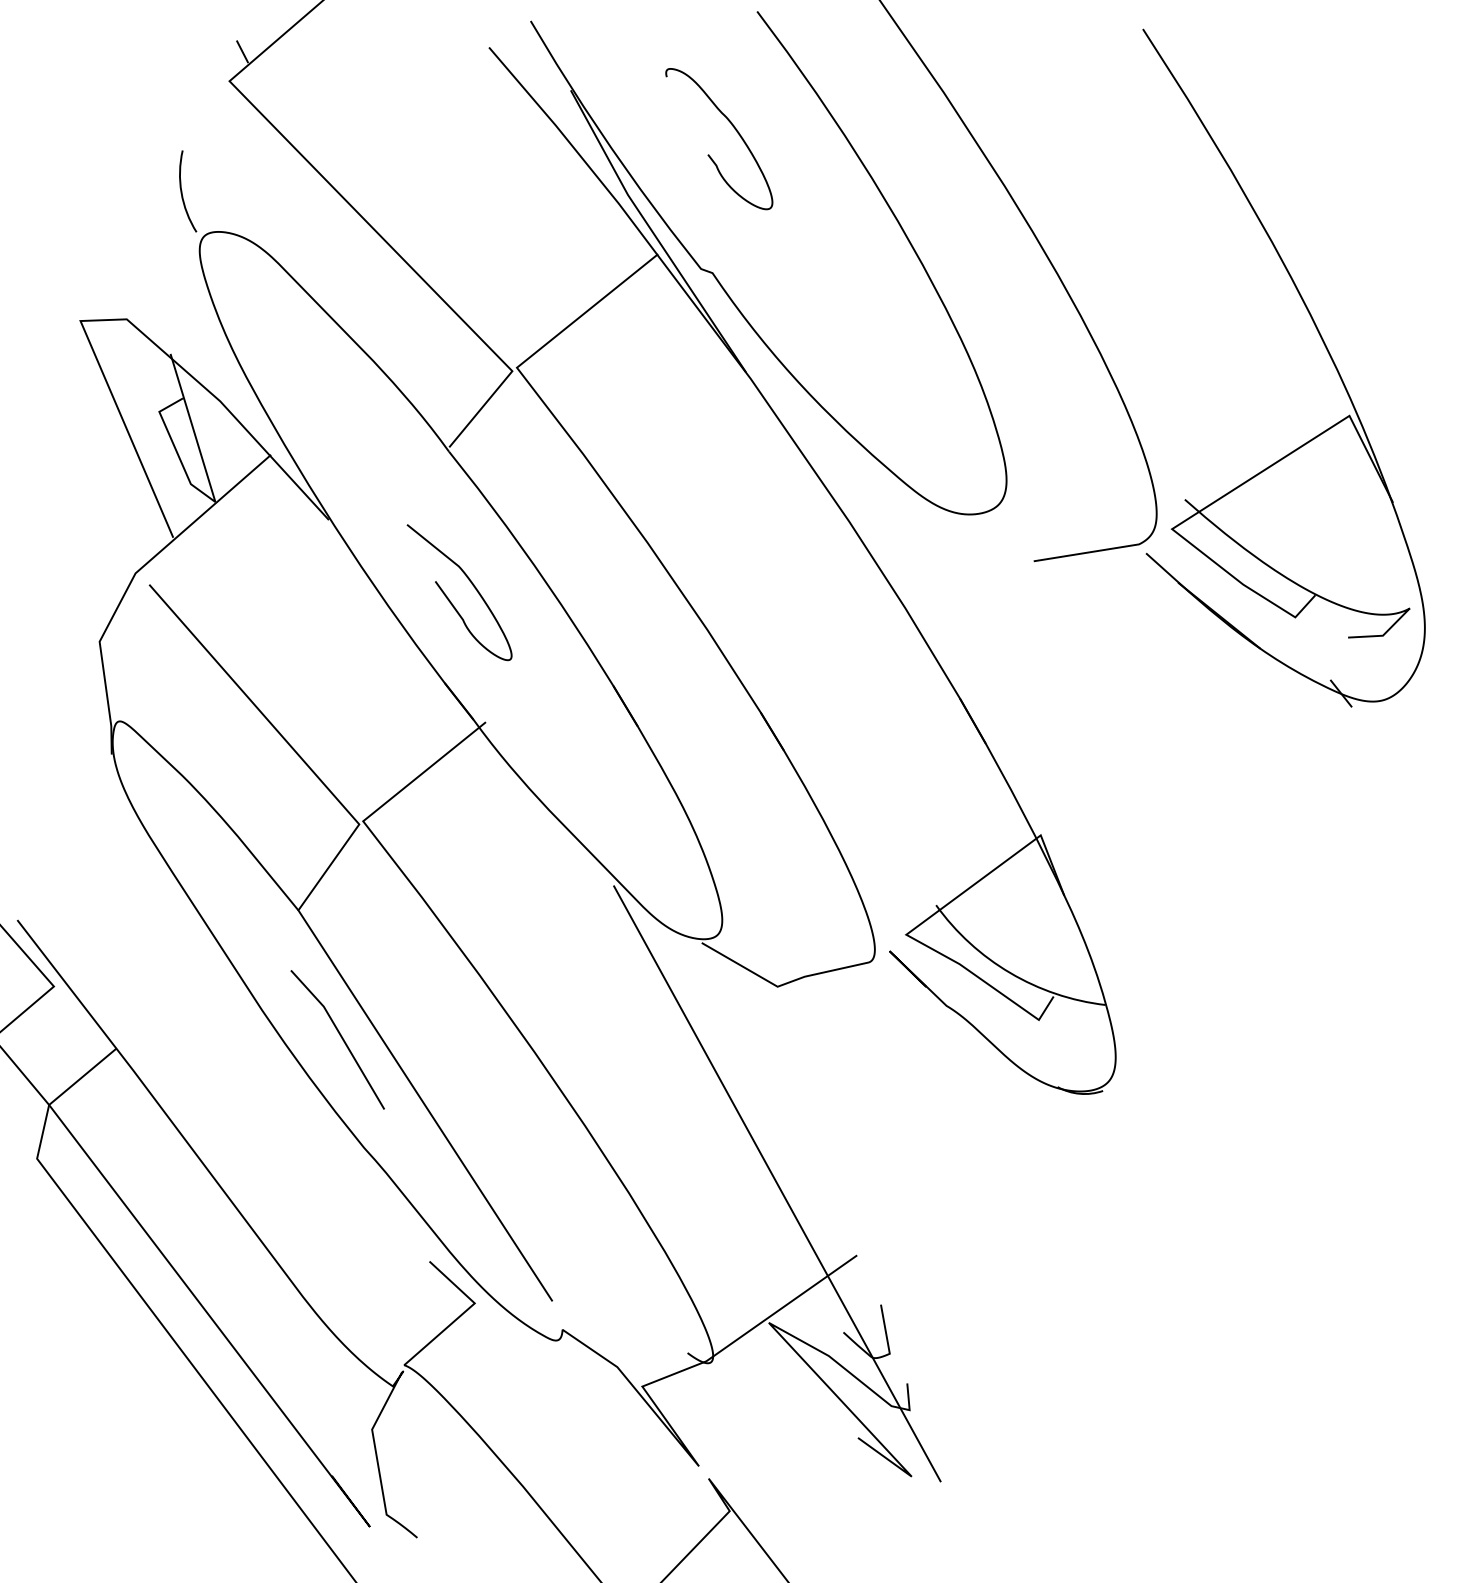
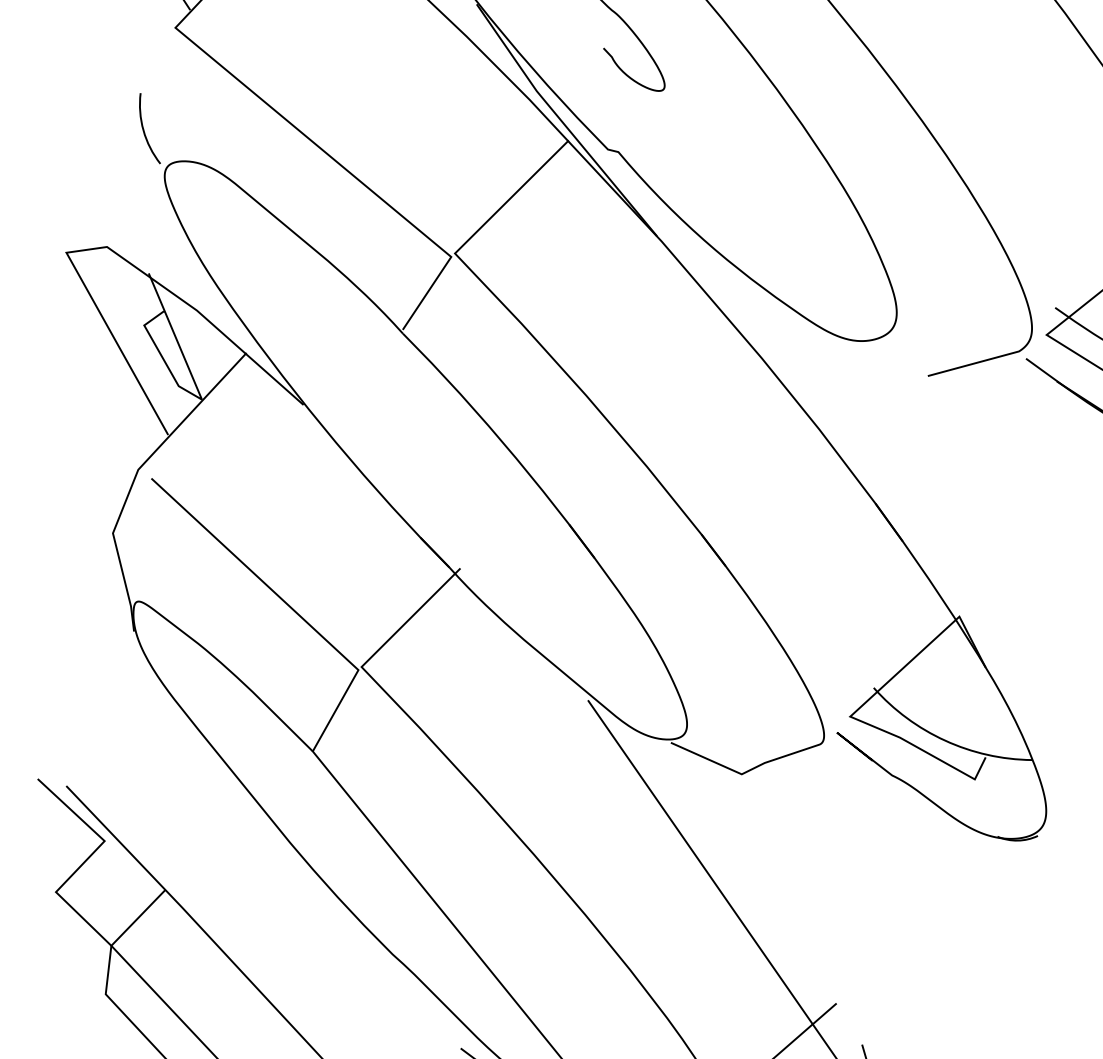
curve: (450, 600) -> (418, 464), removed
line: (340, 1037) -> (361, 859), removed

